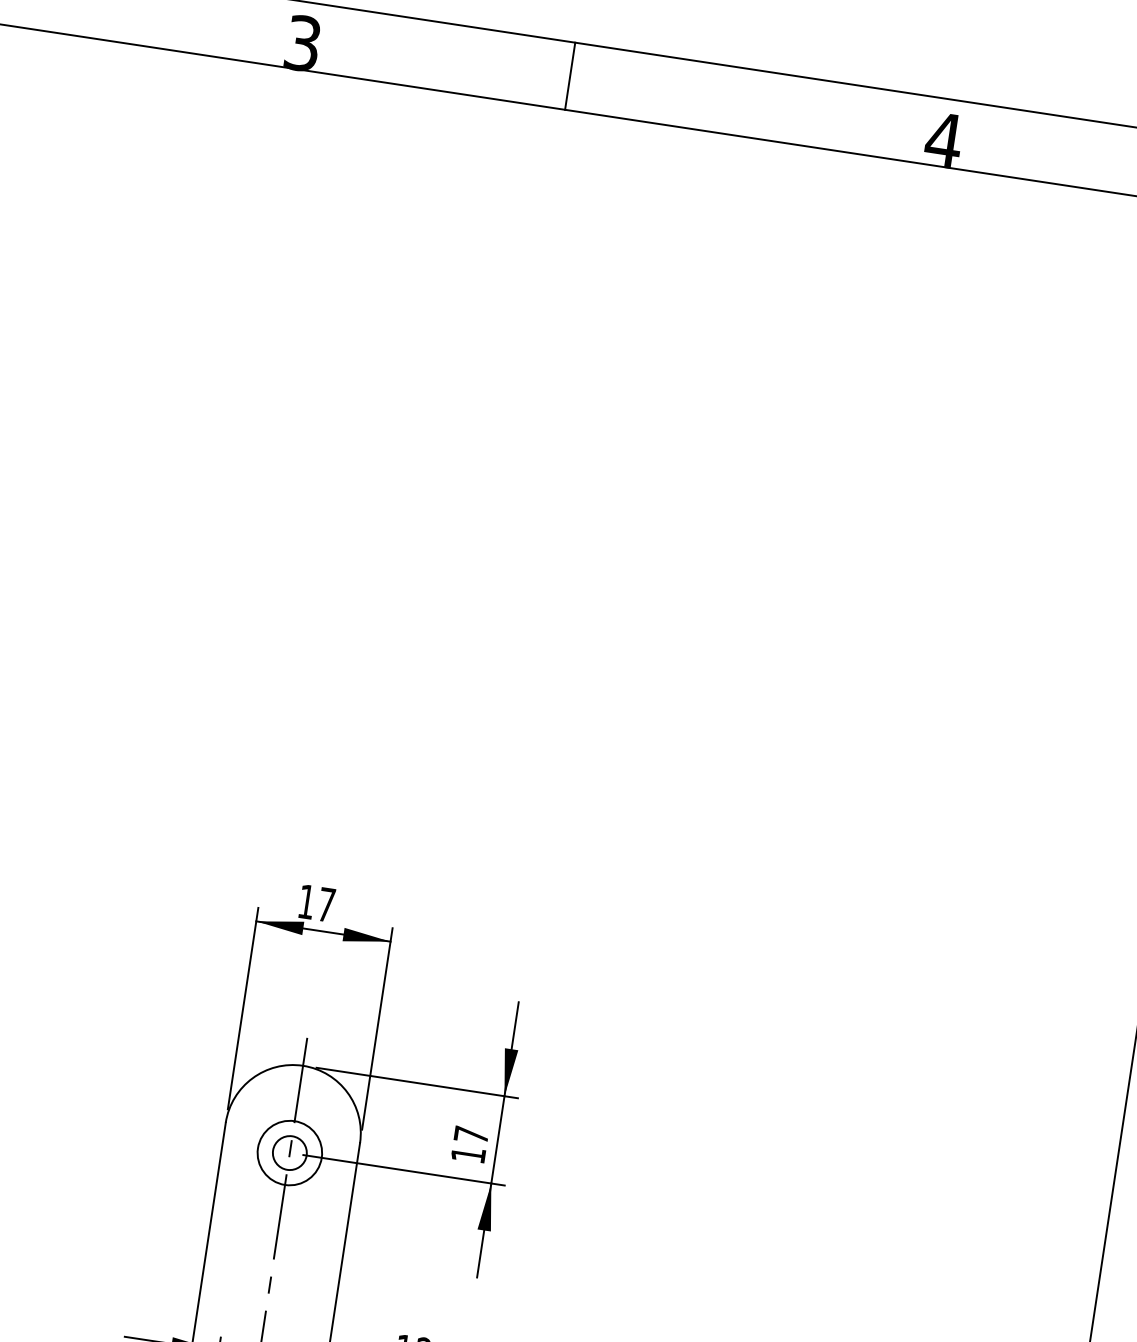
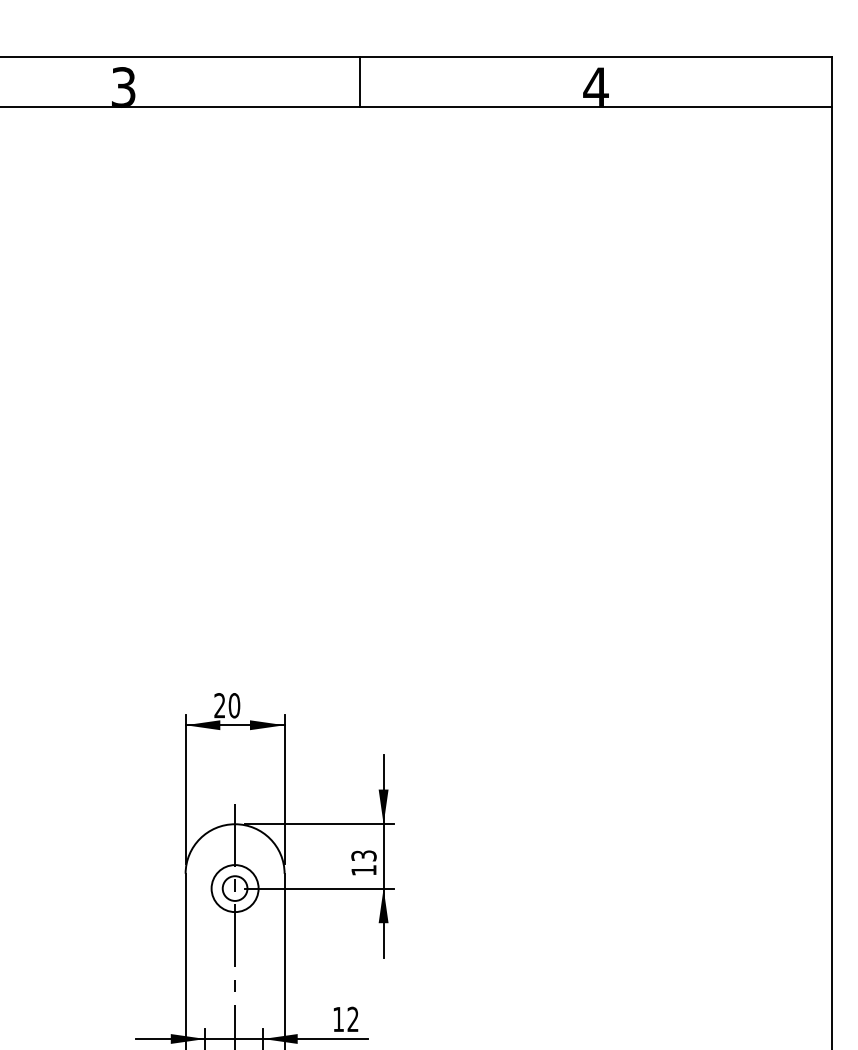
line: (569, 75) -> (359, 81), moved
text: (317, 903) -> (227, 705), 17 -> 20
text: (470, 1134) -> (363, 855), 17 -> 13

